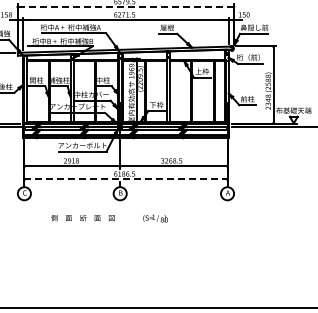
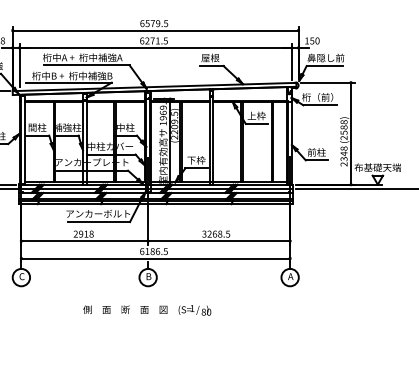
line: (125, 7) -> (155, 31), dashed -> solid
line: (125, 179) -> (155, 258), dashed -> solid
text: (82, 218) -> (124, 310), moved

